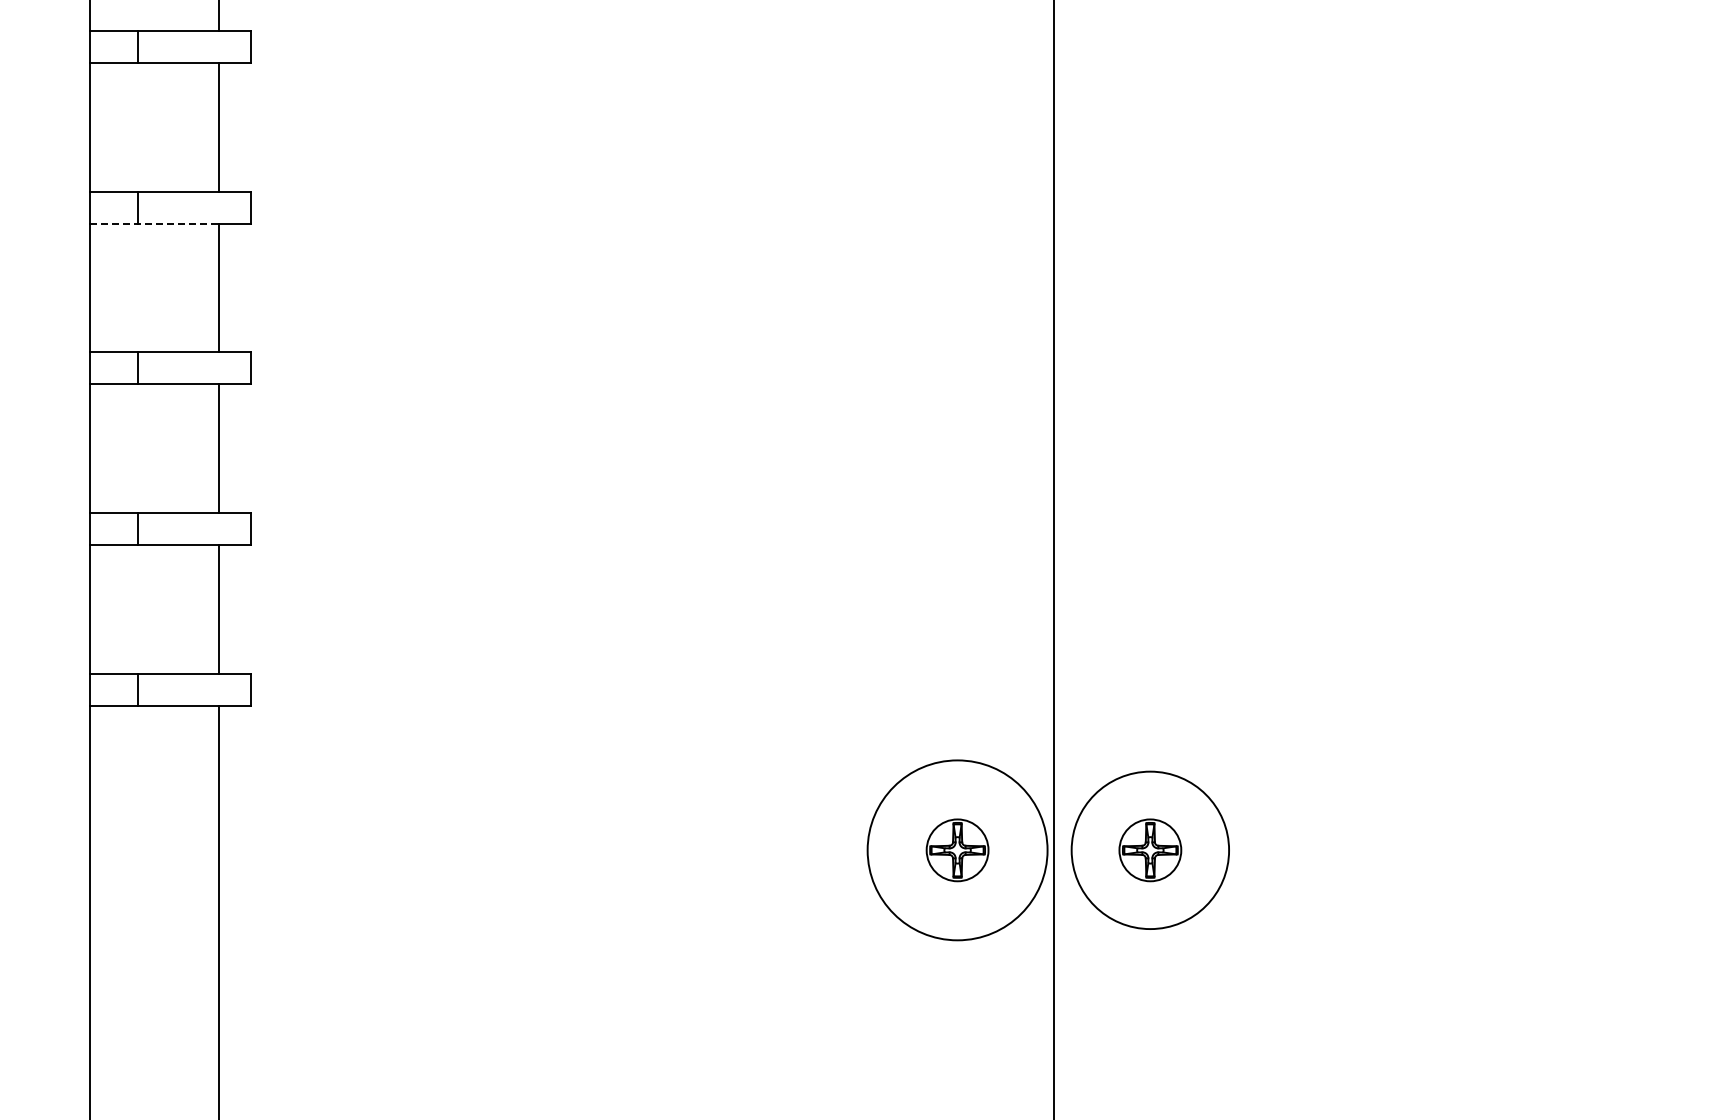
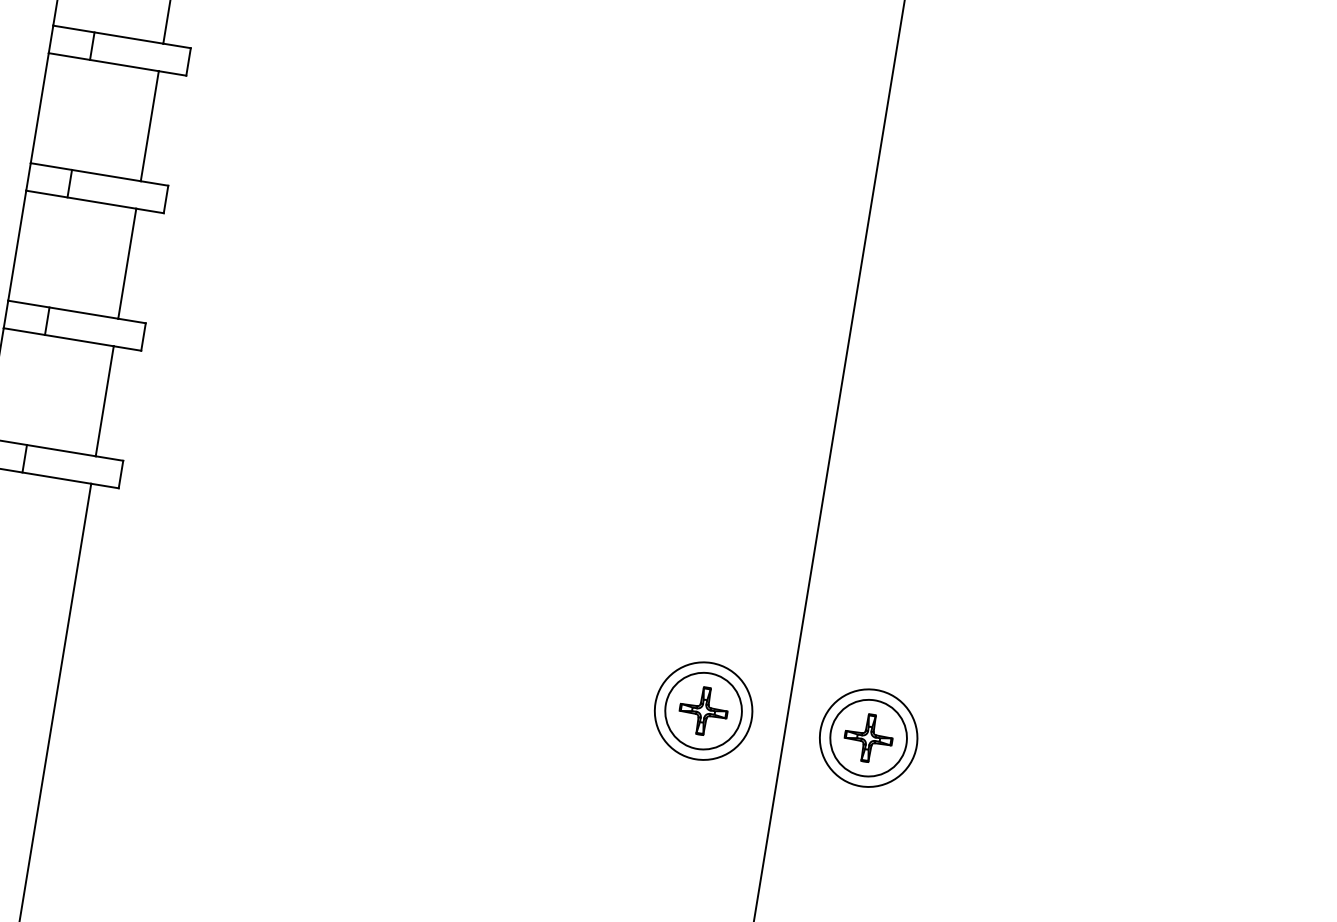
line: (154, 223) -> (103, 61), dashed -> solid
circle: (957, 850) -> (703, 711), size x0.62
circle: (957, 850) -> (703, 711), size x1.43
circle: (1150, 850) -> (868, 738), size x0.71
circle: (1150, 850) -> (868, 738), size x1.43

